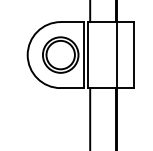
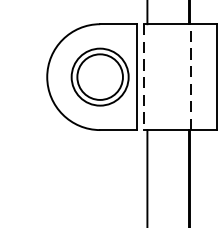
line: (117, 54) -> (191, 76), solid -> dashed
line: (88, 55) -> (144, 77), solid -> dashed

